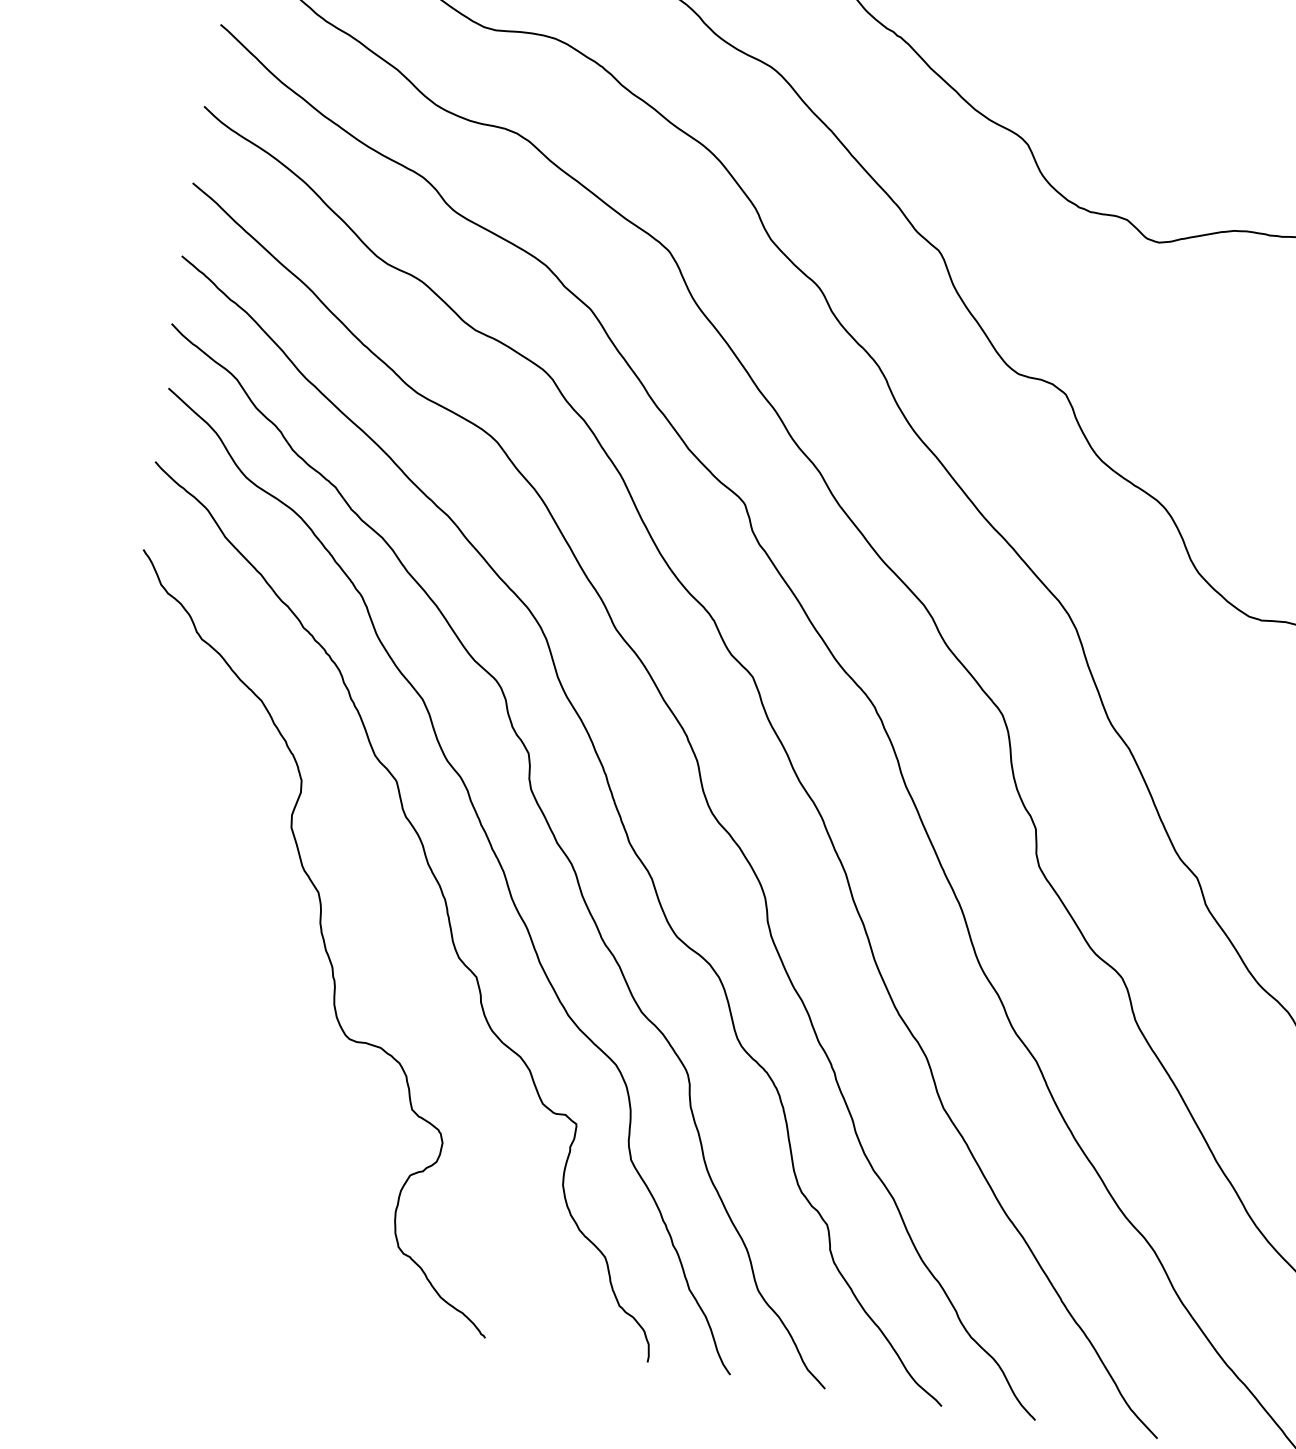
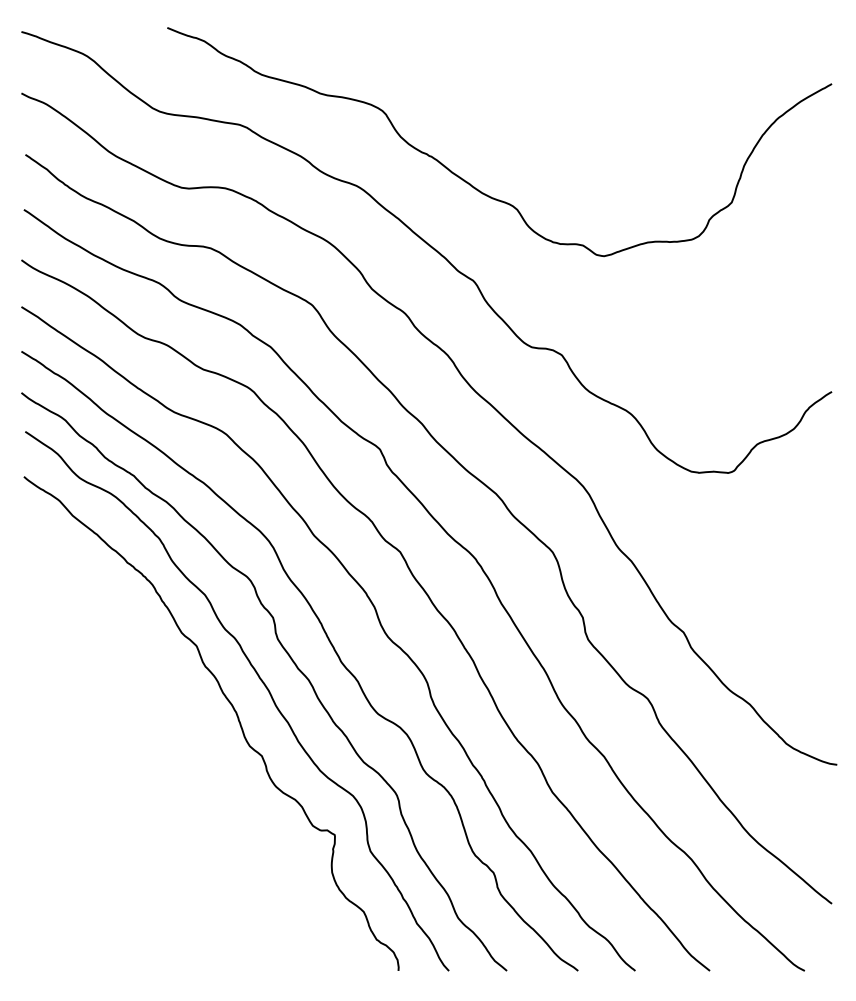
curve: (322, 941) -> (166, 748), removed

